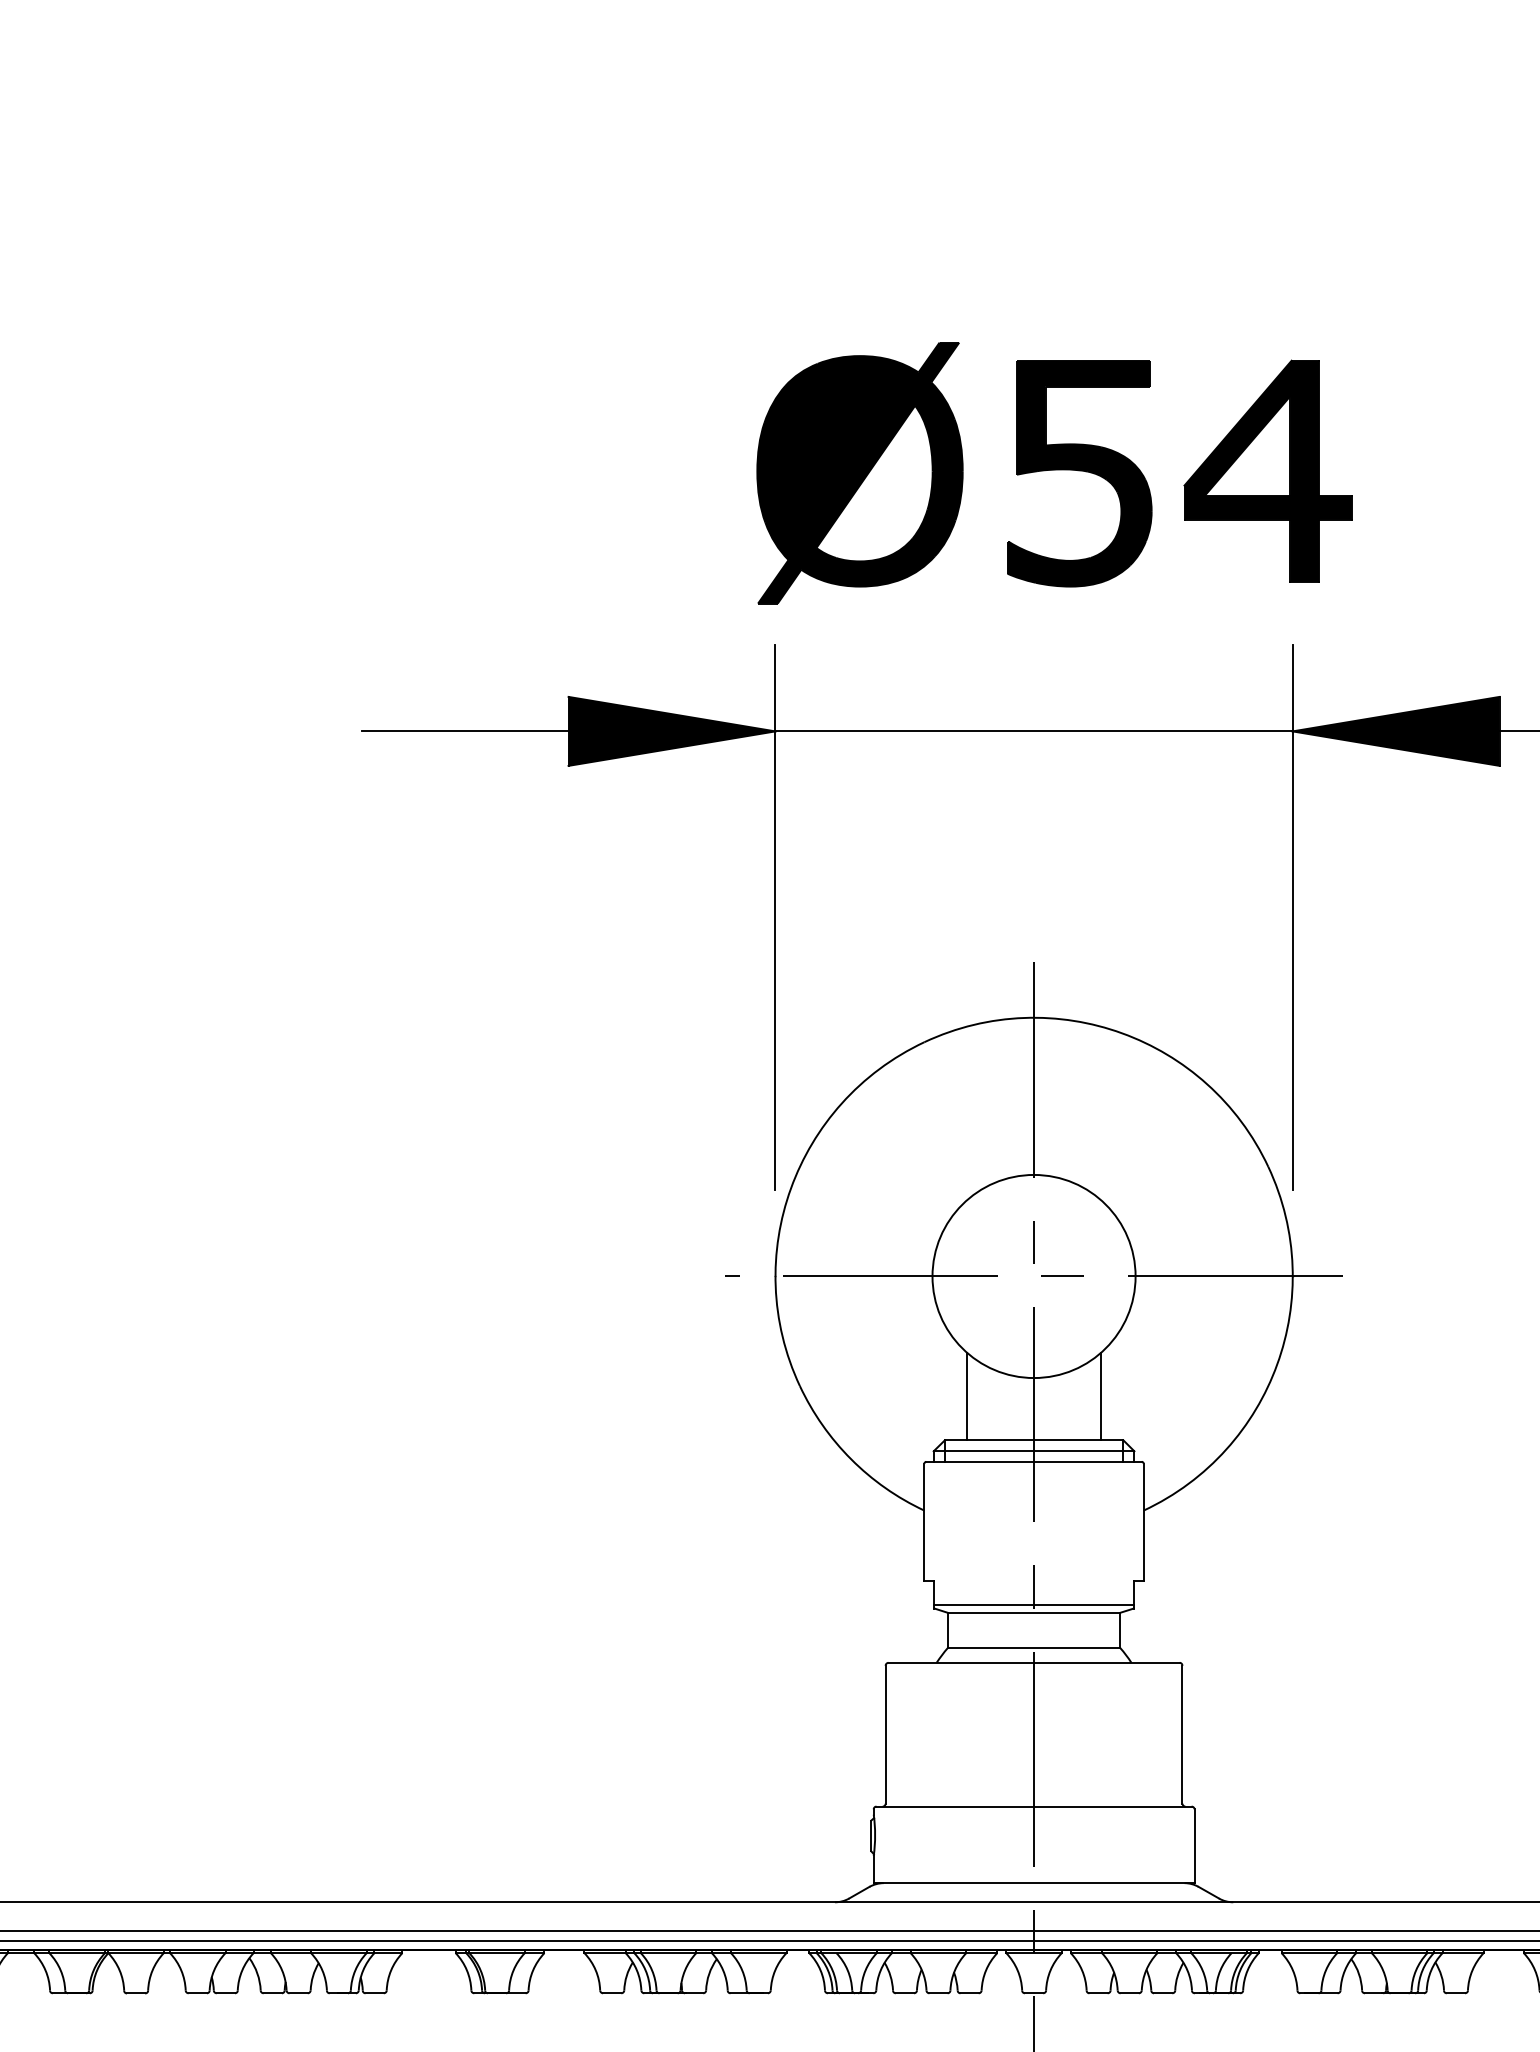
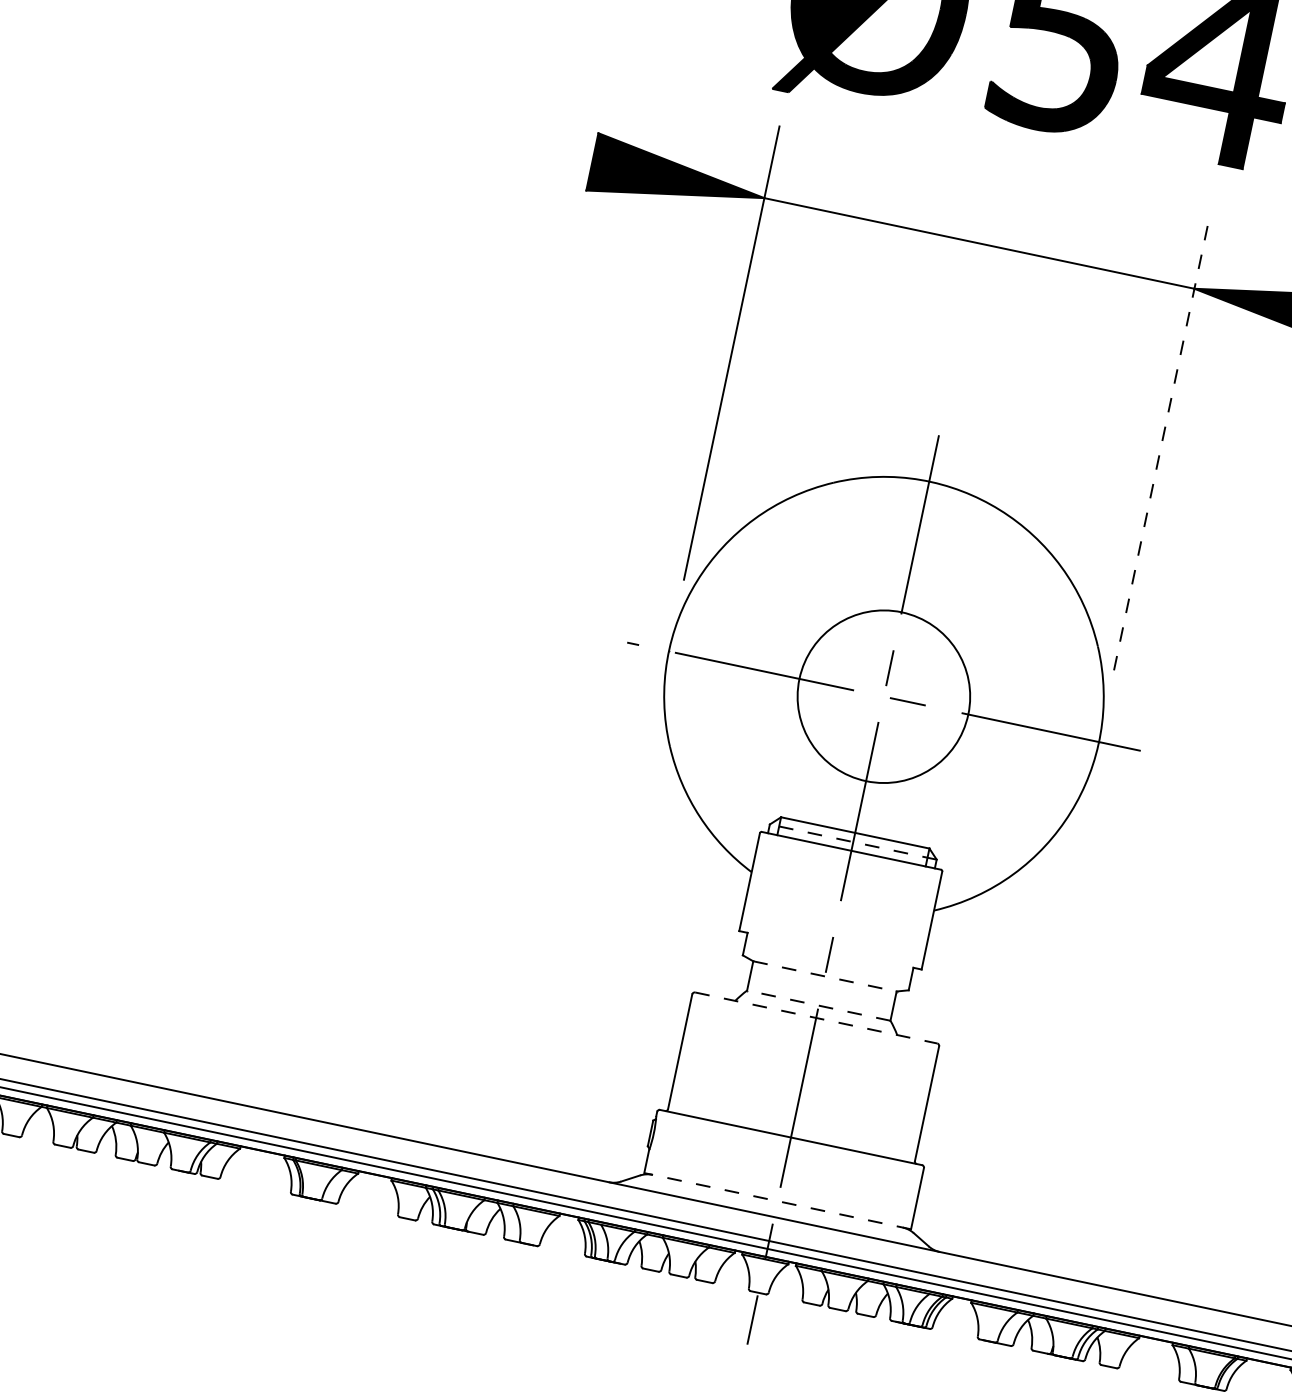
line: (464, 731) -> (505, 143), removed
line: (1292, 917) -> (1161, 443), solid -> dashed
line: (966, 1396) -> (806, 784), removed
line: (1101, 1396) -> (918, 808), removed
line: (1033, 1451) -> (852, 842), solid -> dashed
line: (1033, 1605) -> (825, 970), removed
line: (1034, 1612) -> (825, 976), solid -> dashed
line: (1033, 1648) -> (818, 1005), solid -> dashed
line: (1034, 1662) -> (816, 1017), solid -> dashed
line: (1033, 1883) -> (777, 1201), solid -> dashed

